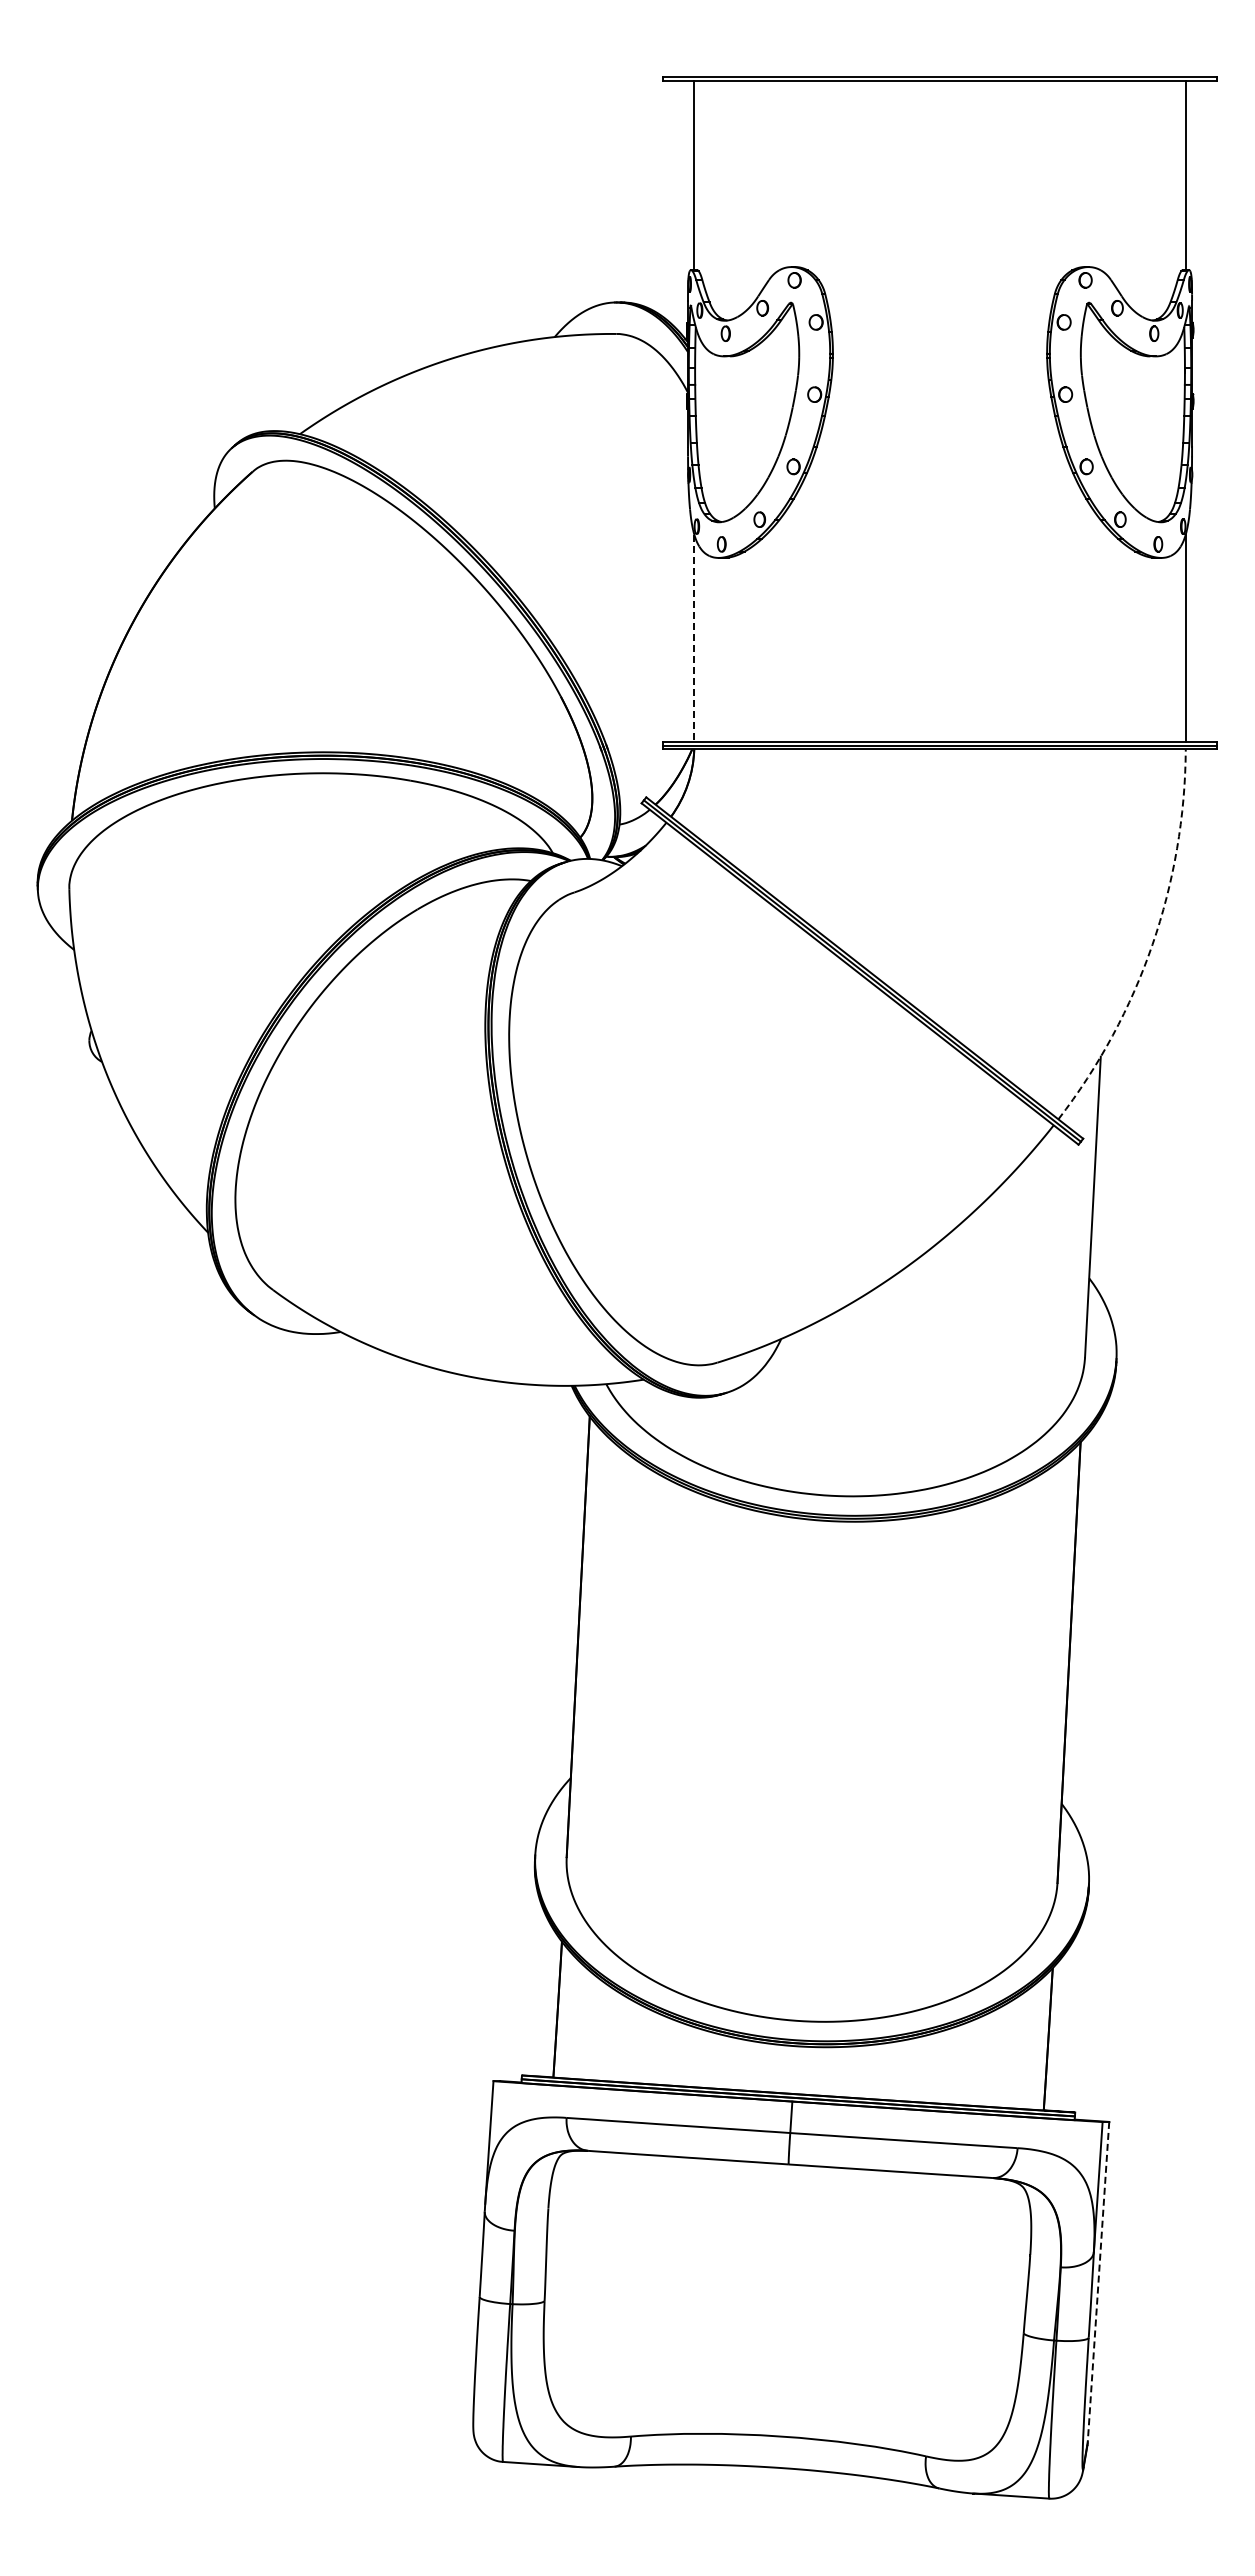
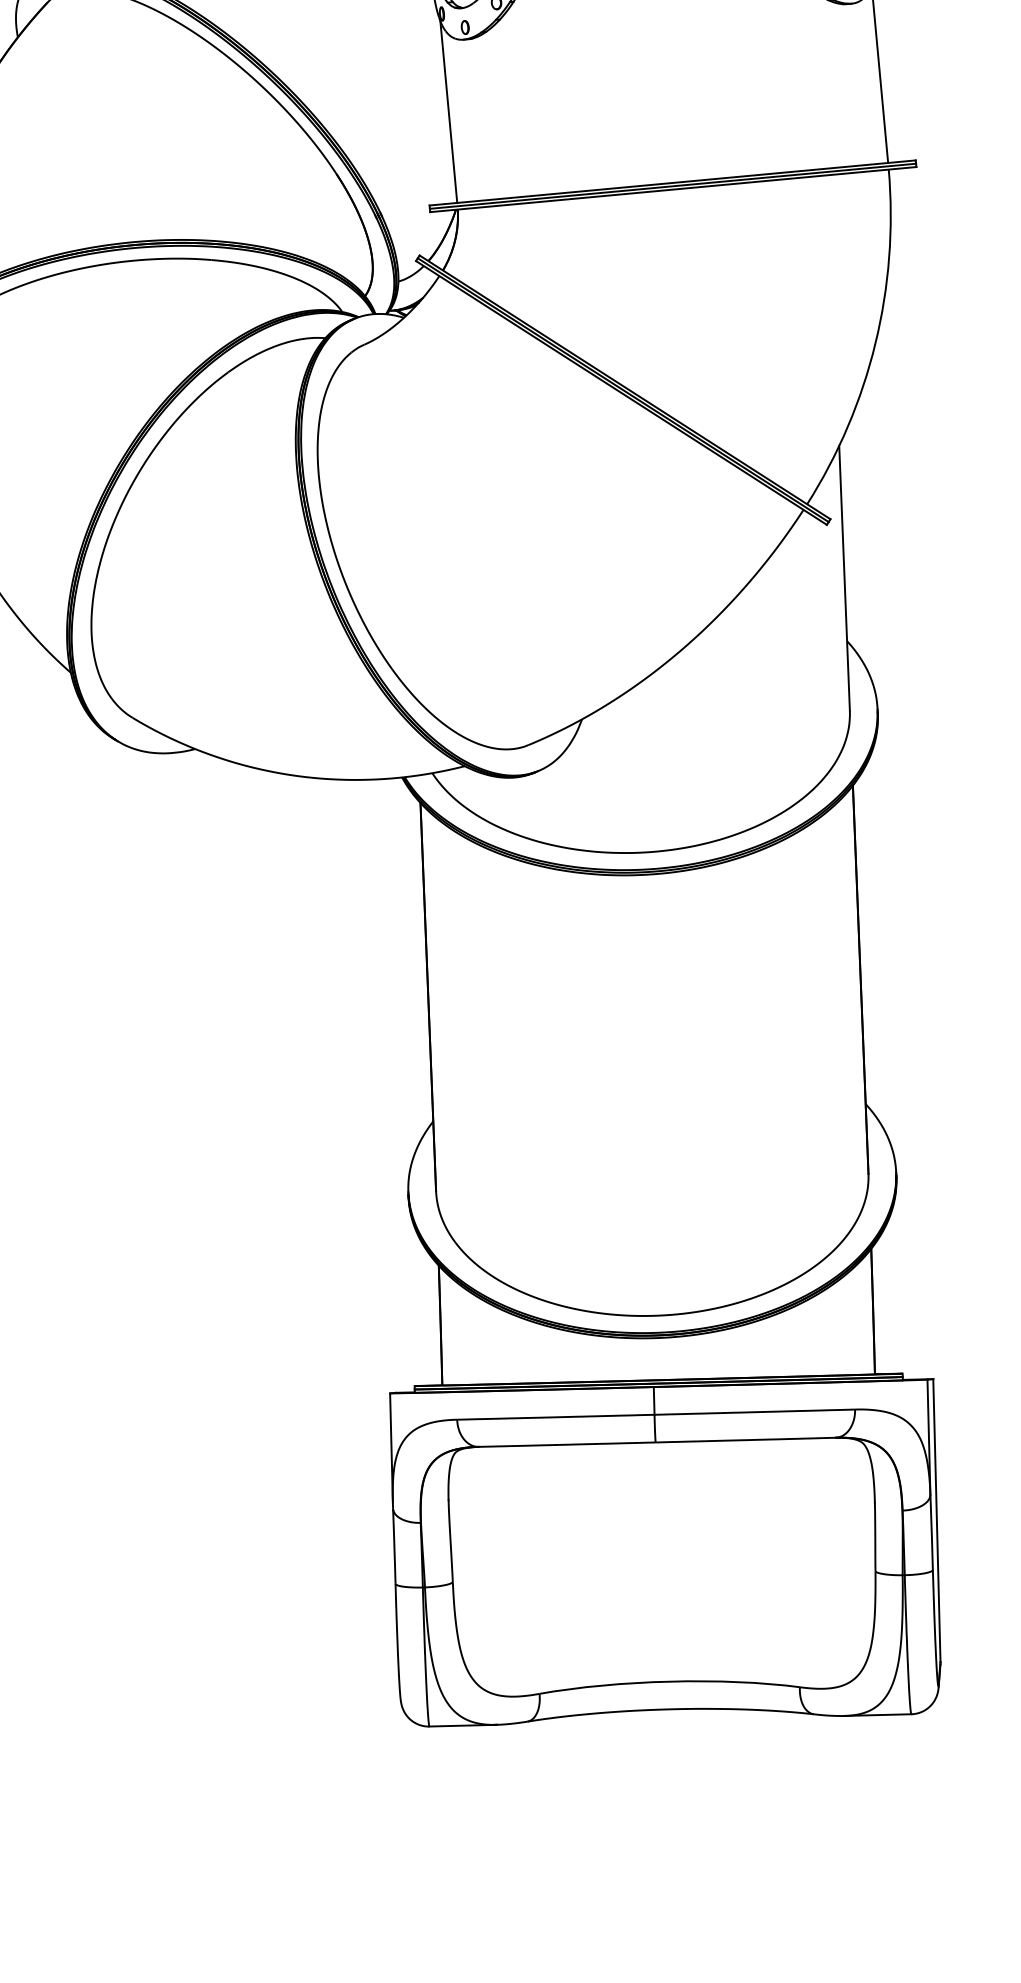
line: (694, 638) -> (449, 112), dashed -> solid
arc: (1152, 944) -> (875, 343), dashed -> solid
line: (1098, 2282) -> (936, 1520), dashed -> solid

